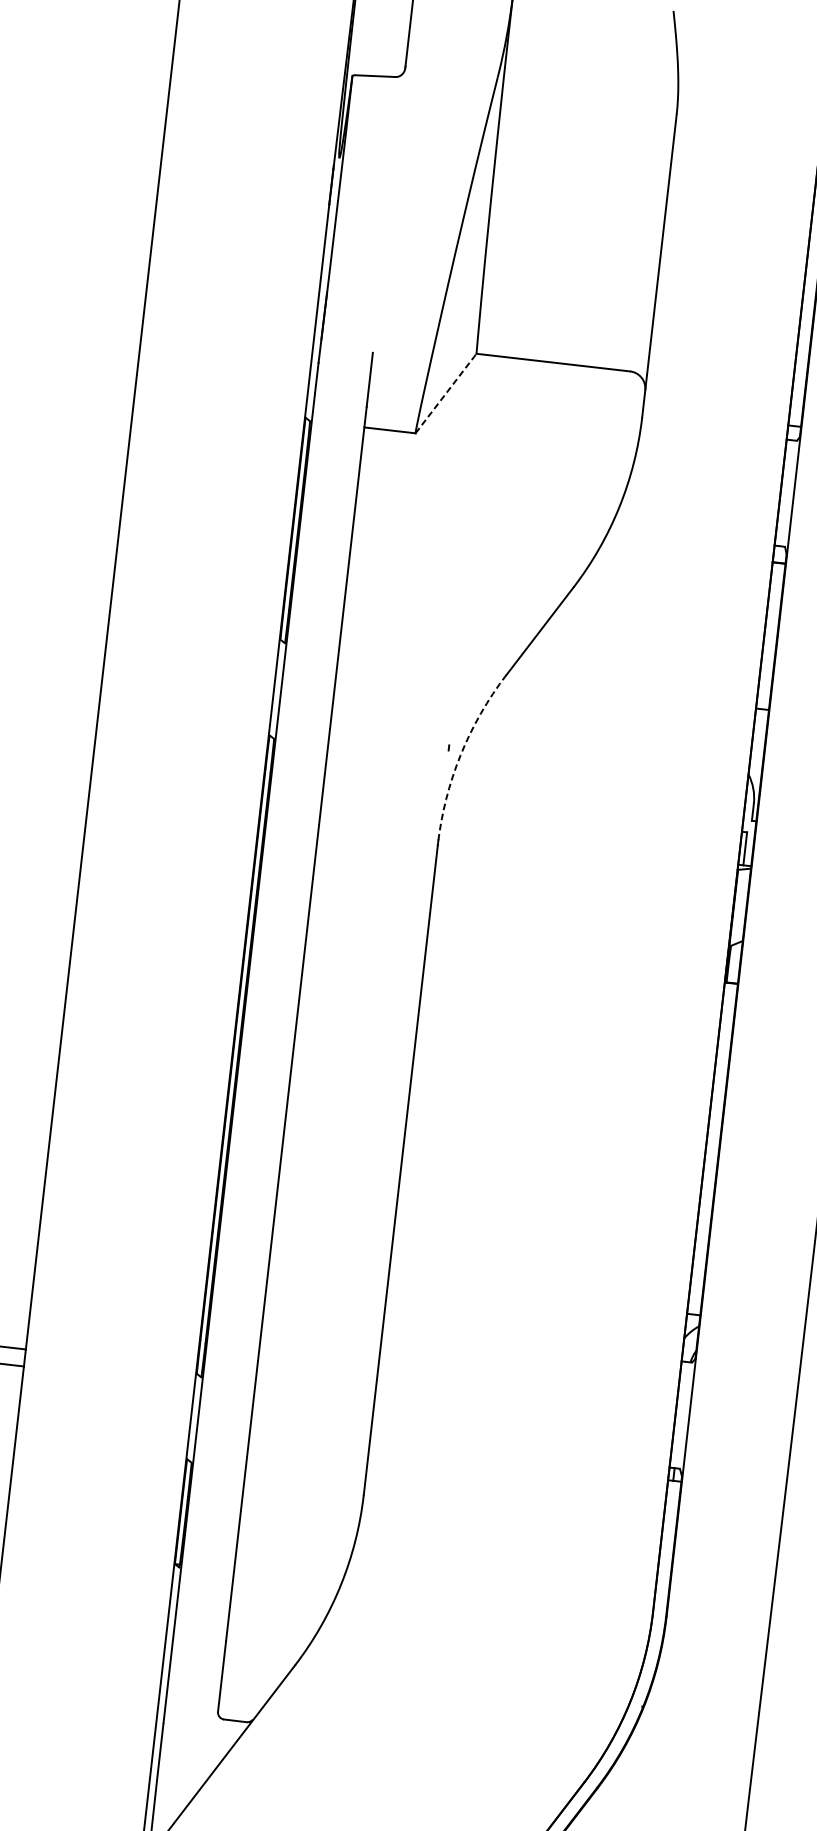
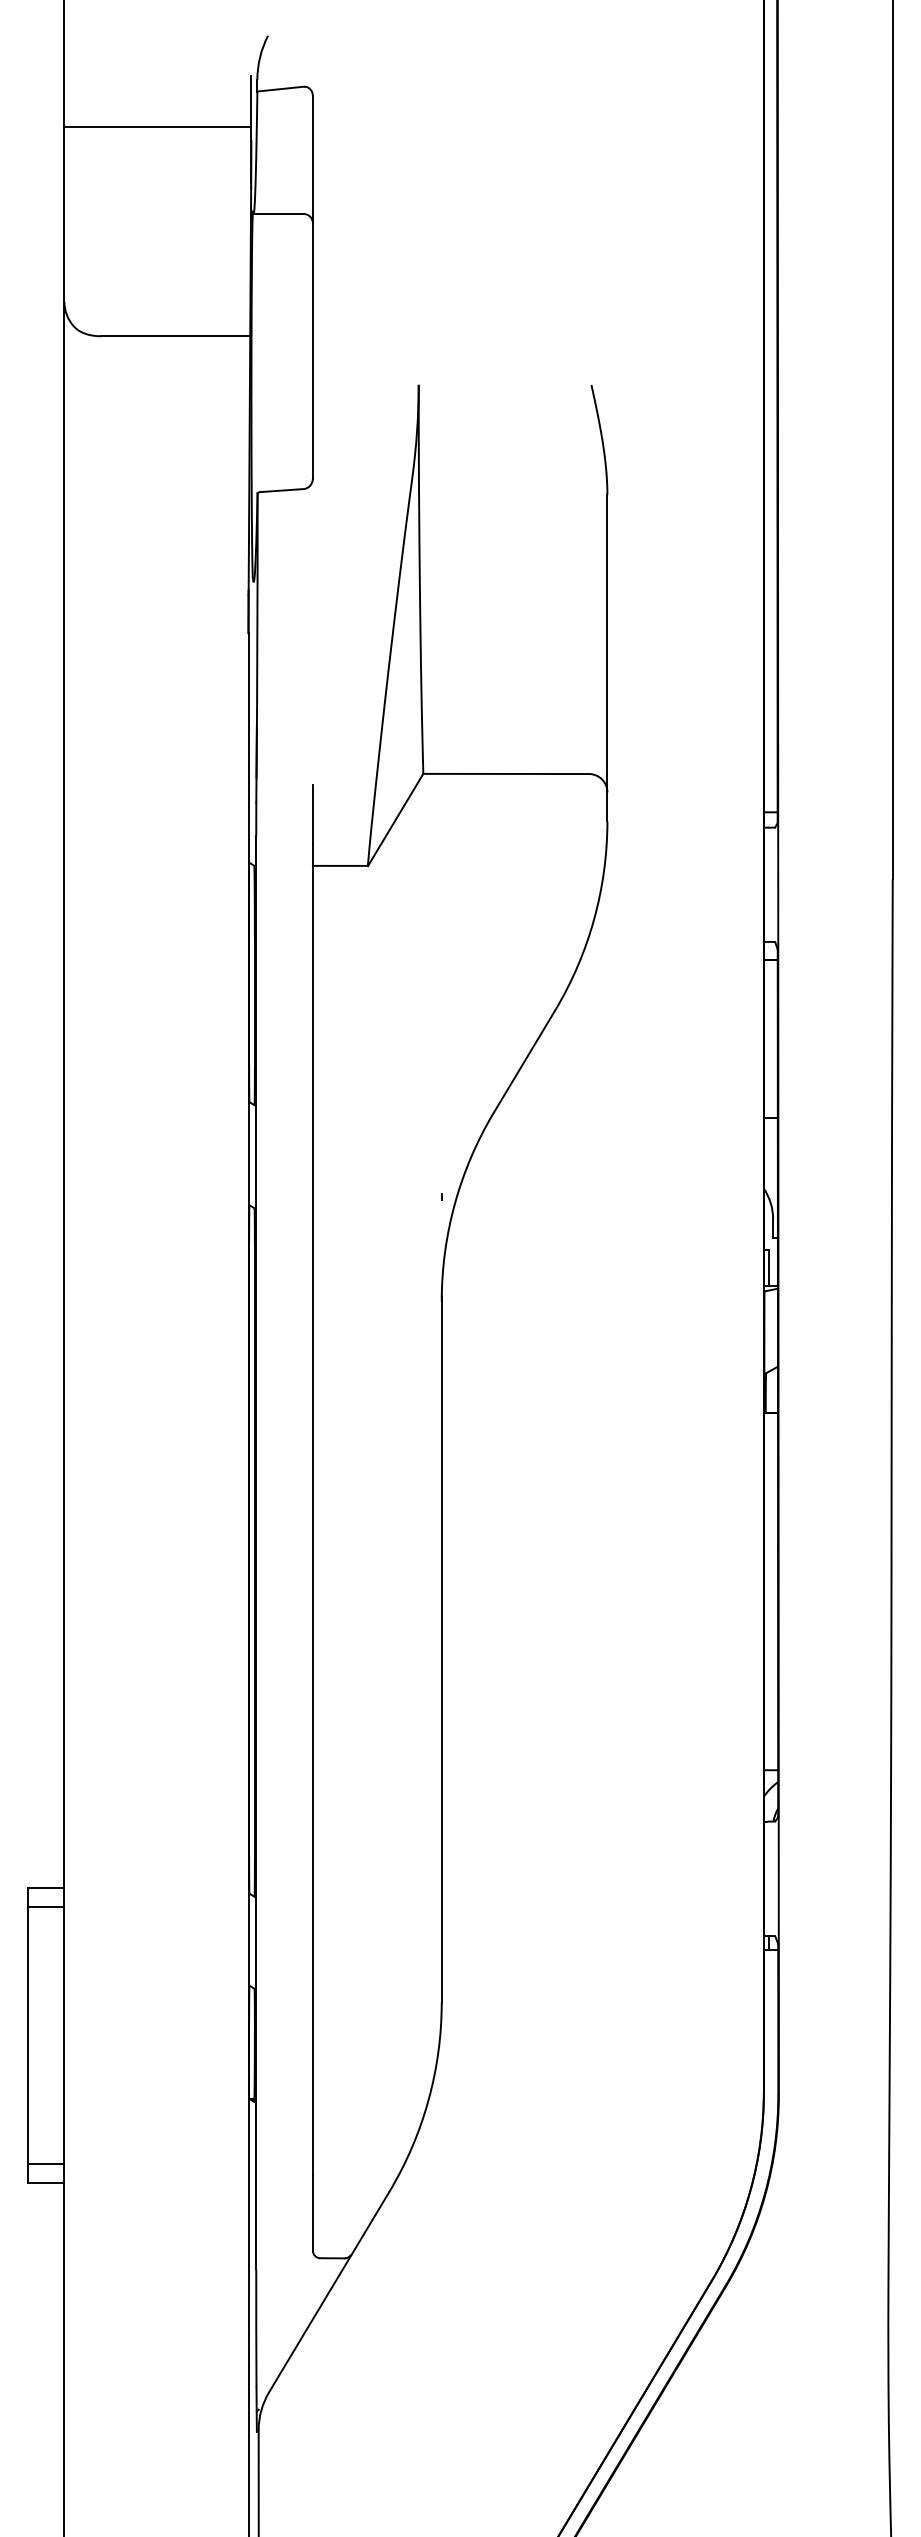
line: (445, 393) -> (395, 819), dashed -> solid
arc: (460, 755) -> (455, 1203), dashed -> solid

